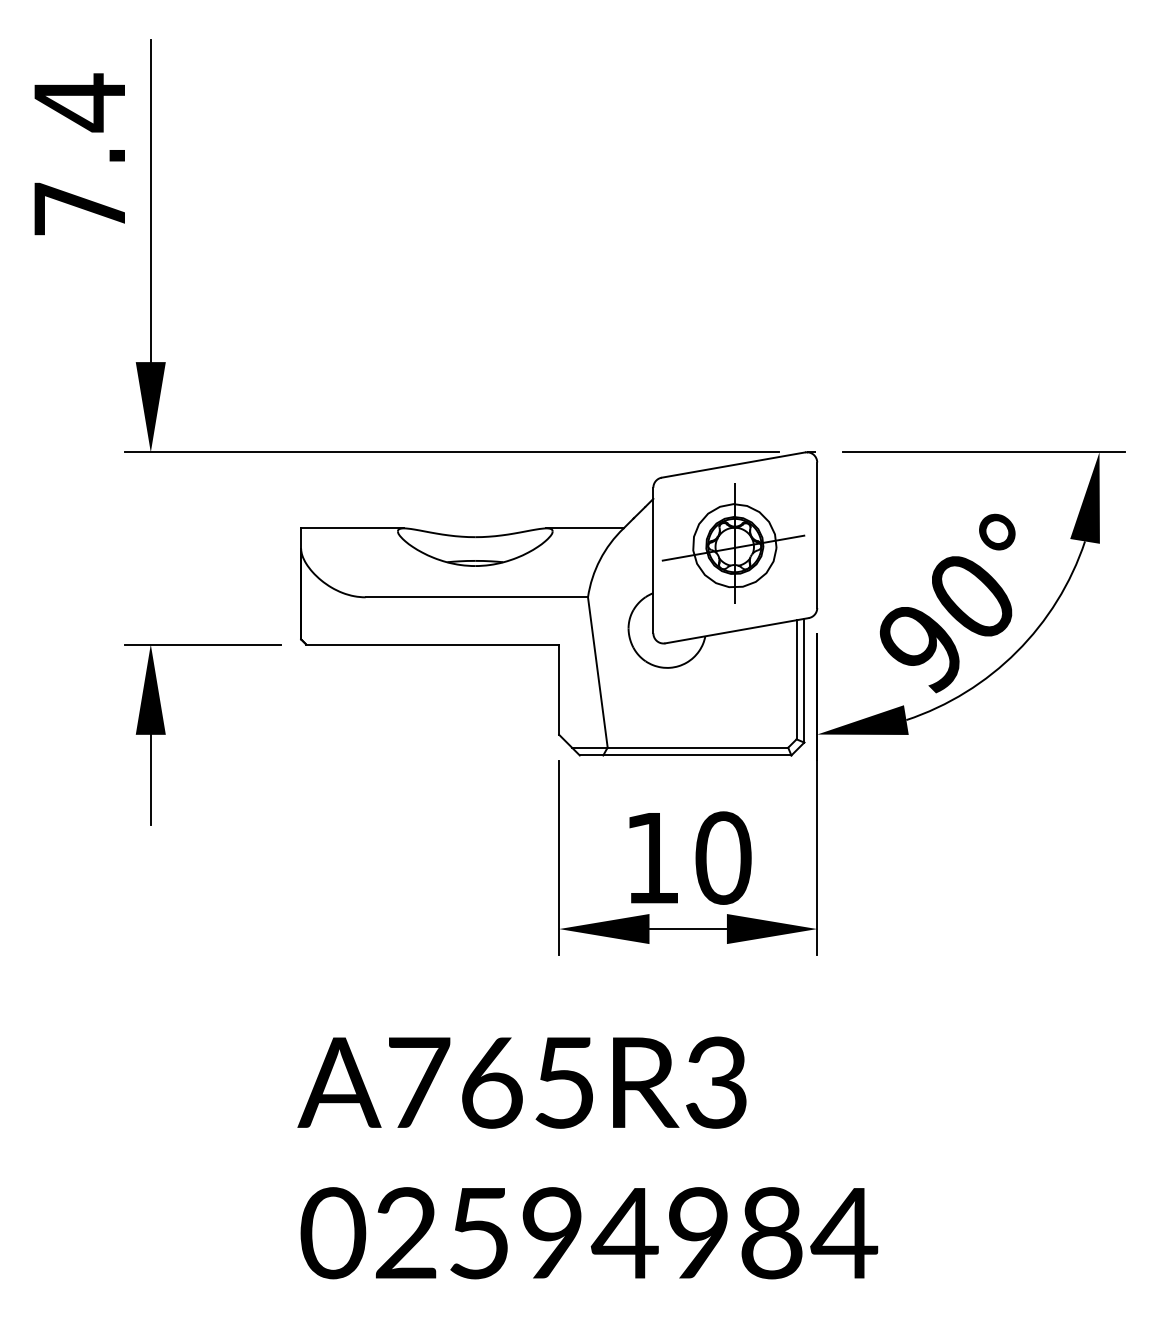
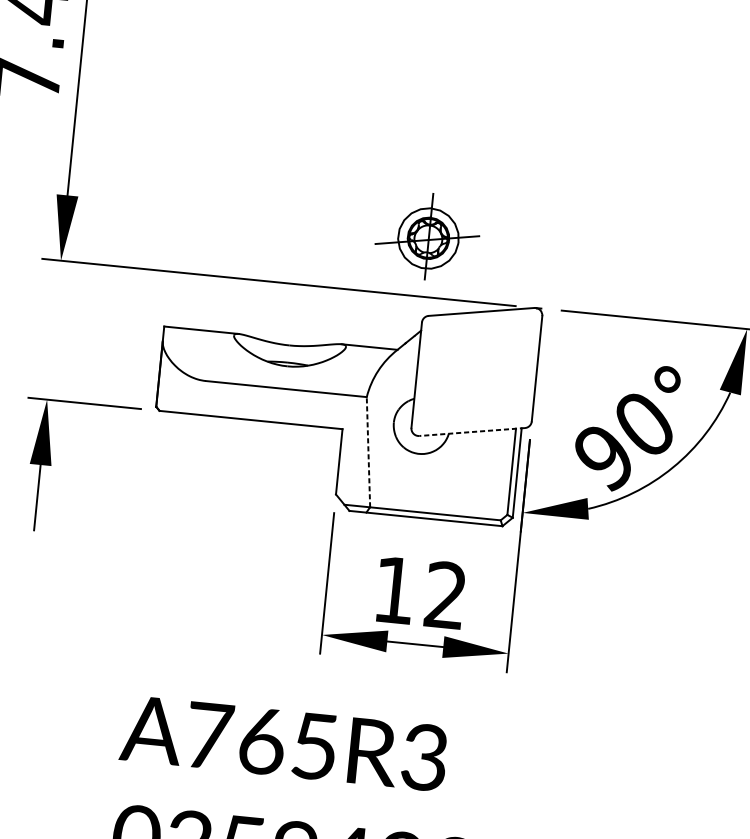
part: (733, 543) -> (427, 236), moved
line: (737, 630) -> (472, 431), solid -> dashed
line: (597, 672) -> (368, 452), solid -> dashed
text: (723, 857) -> (446, 595), 10 -> 12

